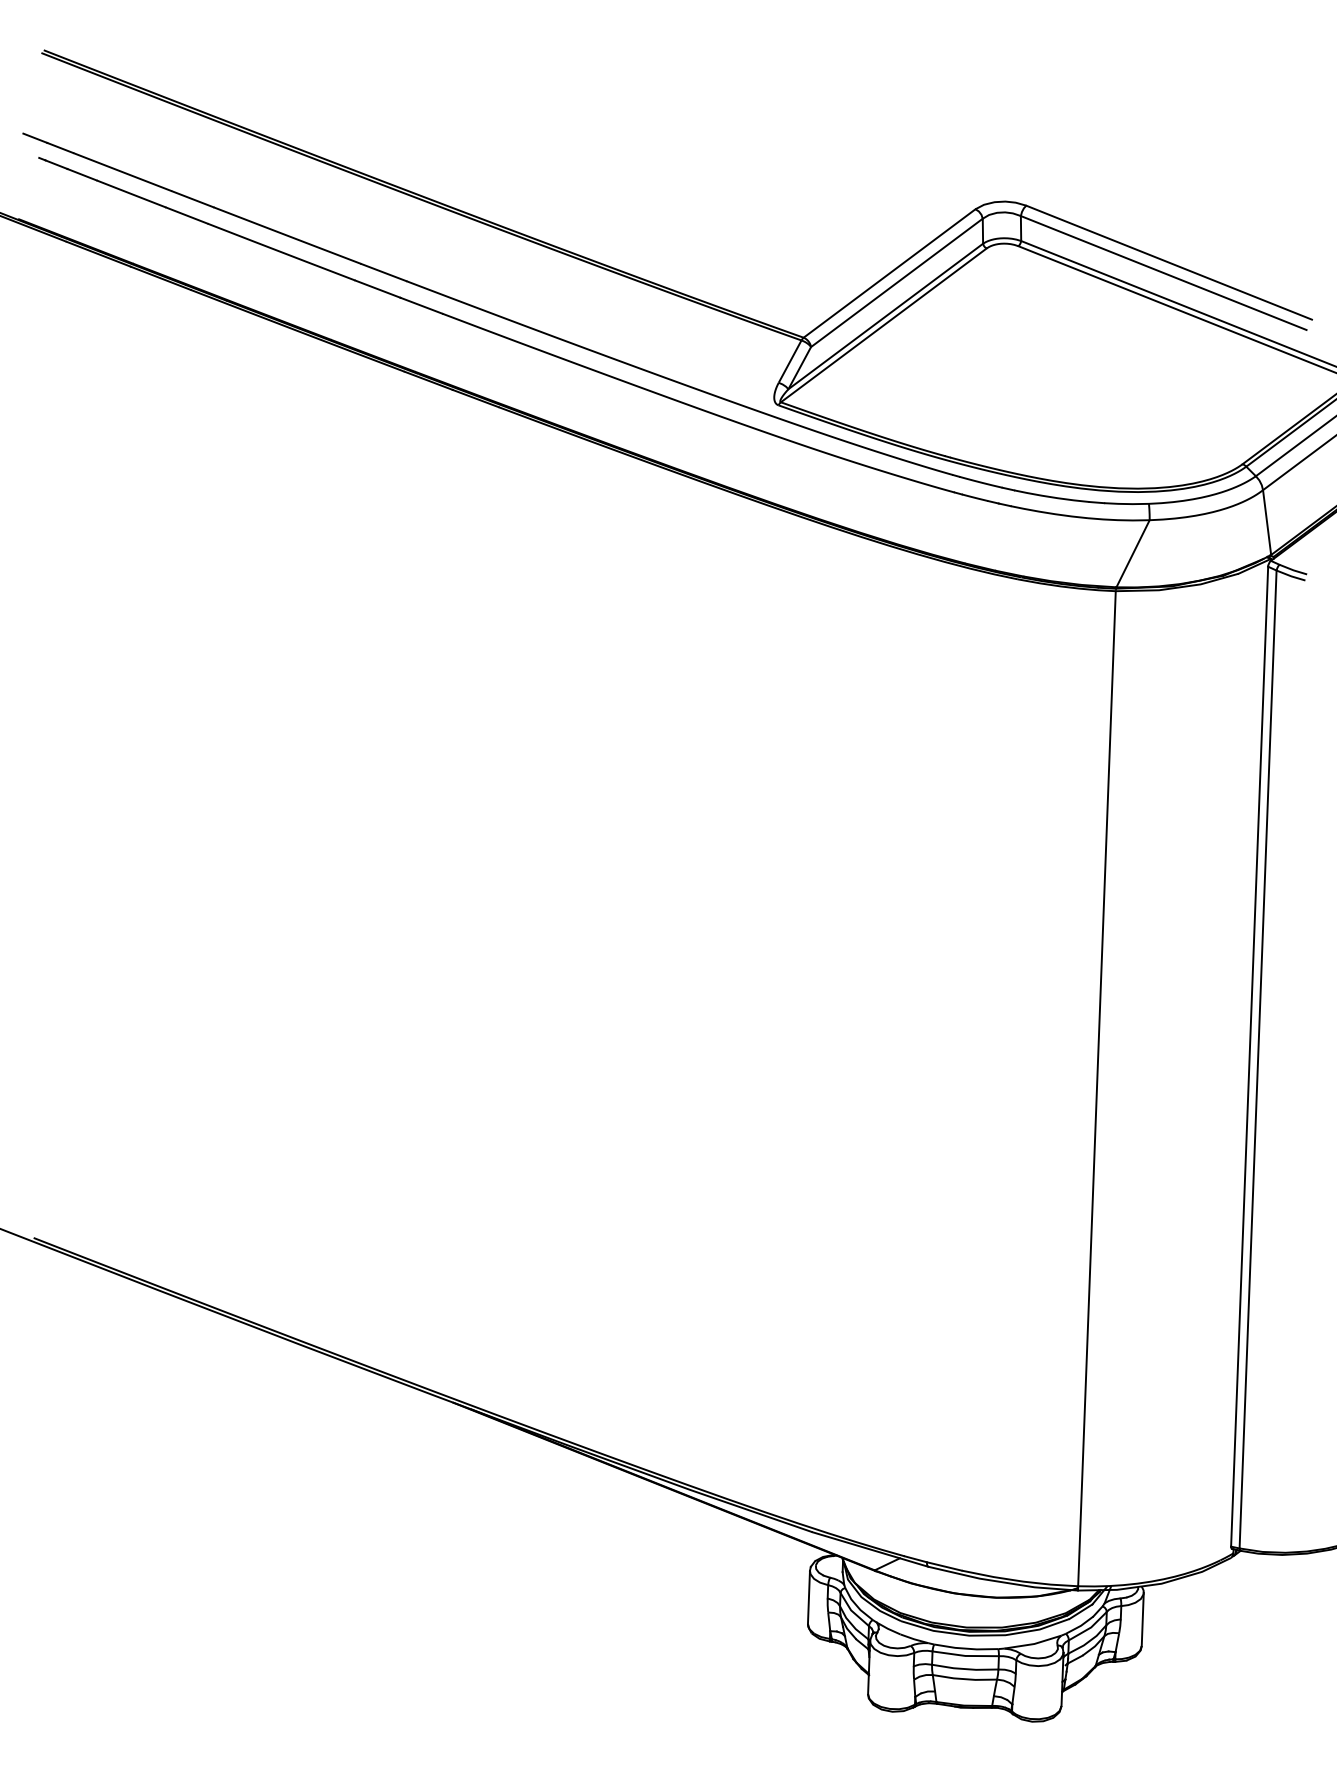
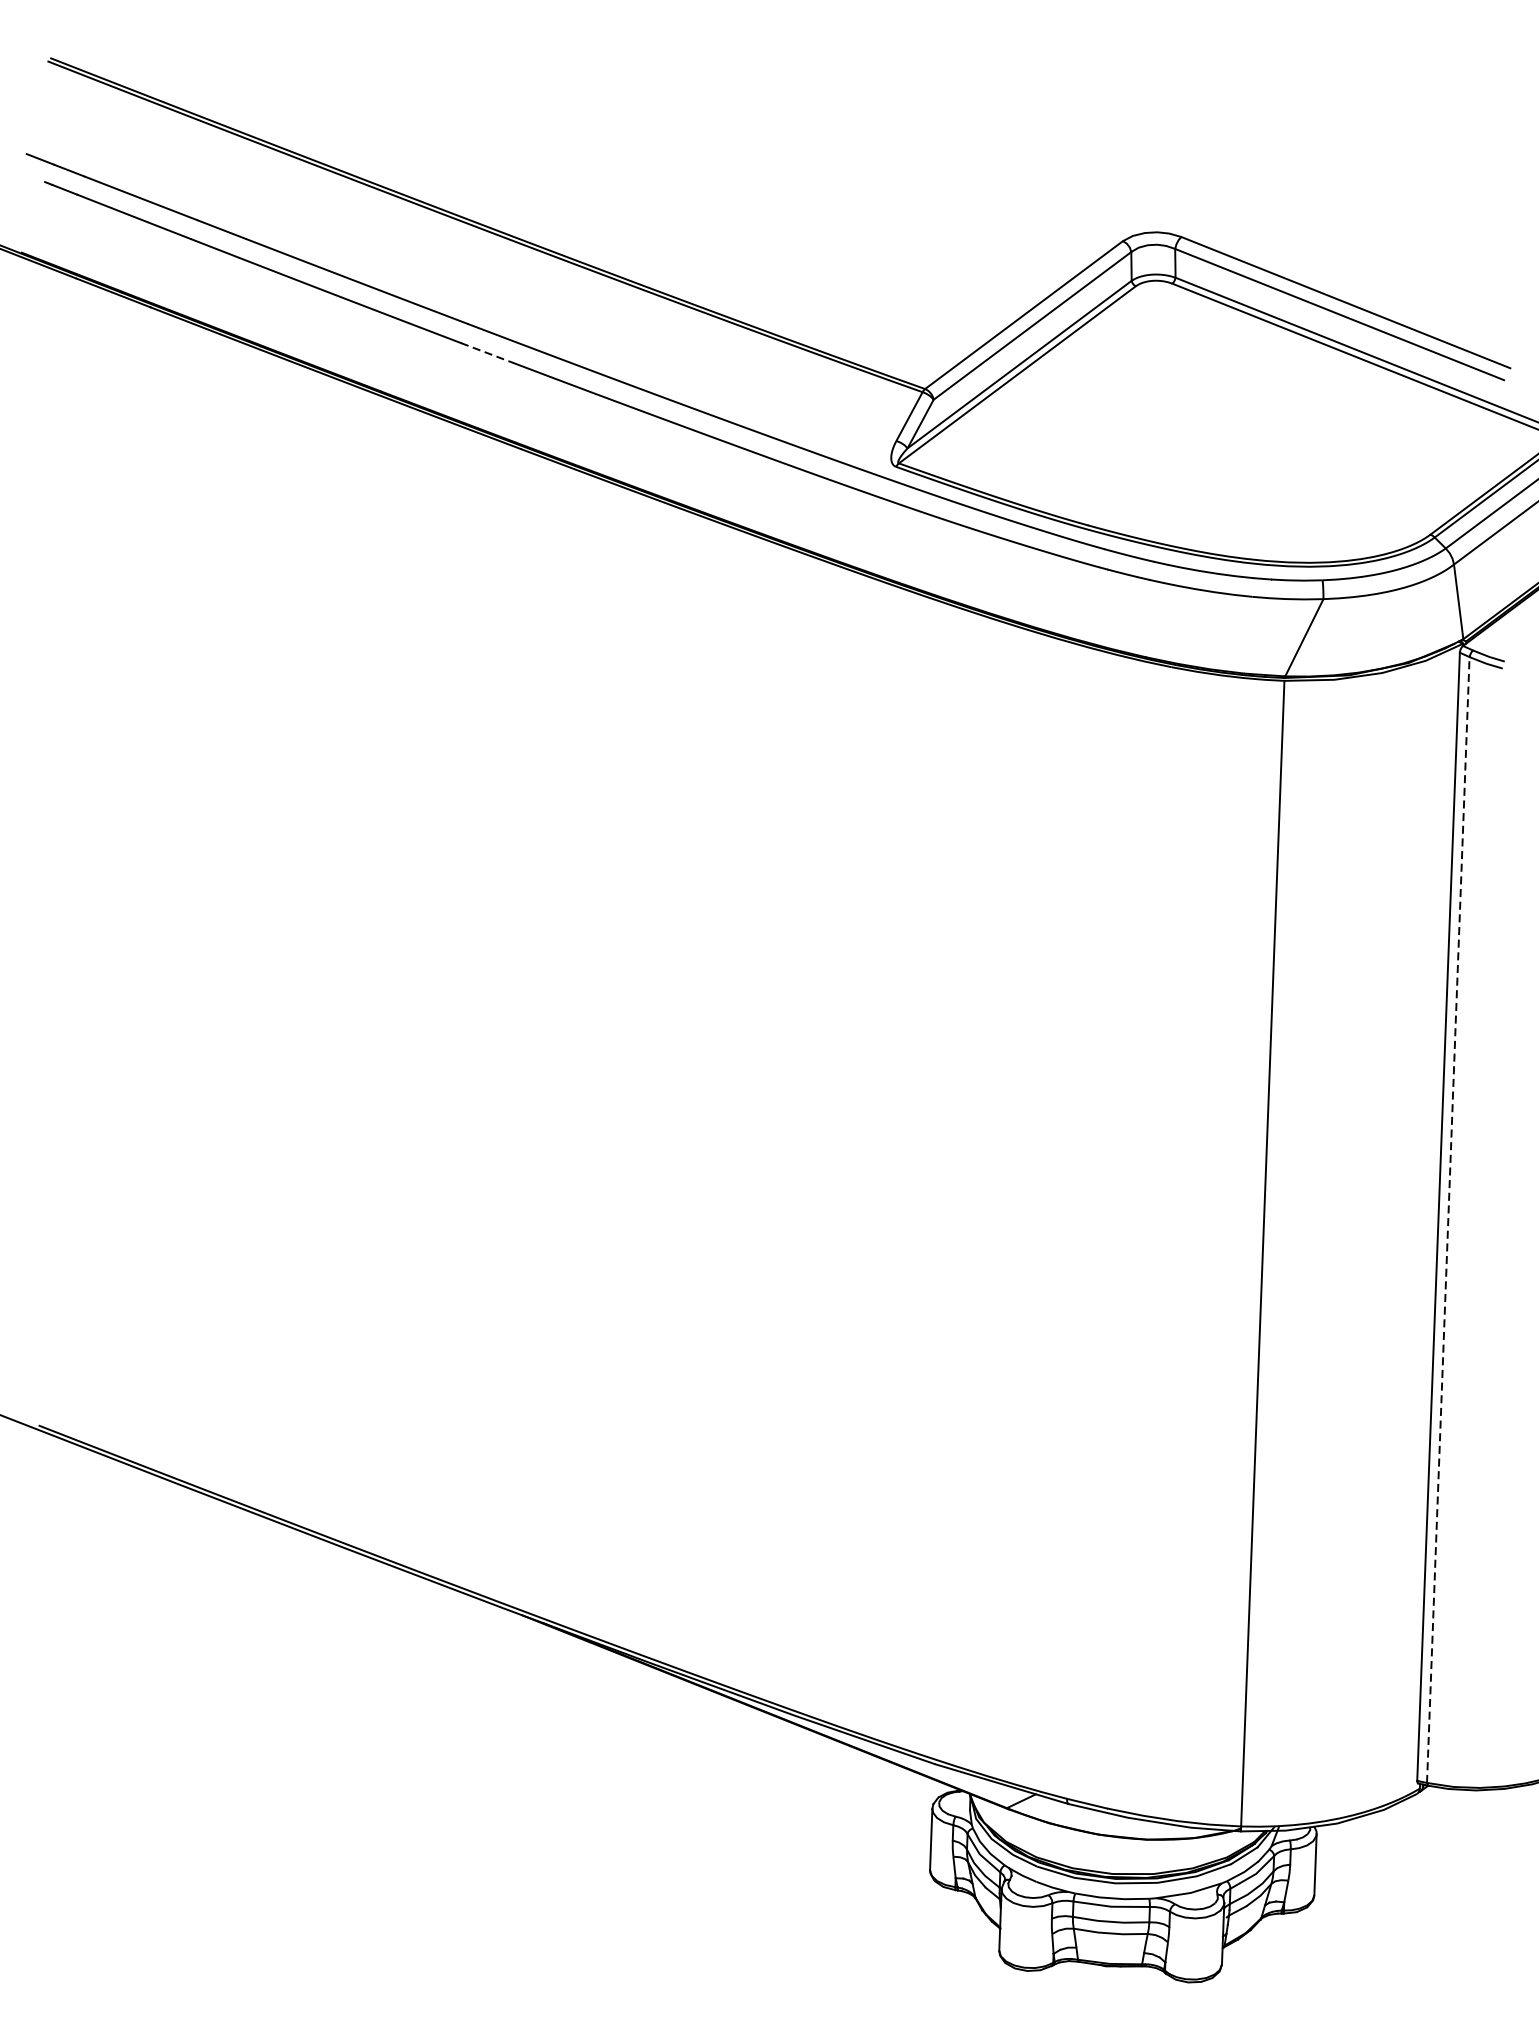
line: (421, 305) -> (485, 351), solid -> dashed
line: (1258, 1059) -> (1448, 1220), solid -> dashed

